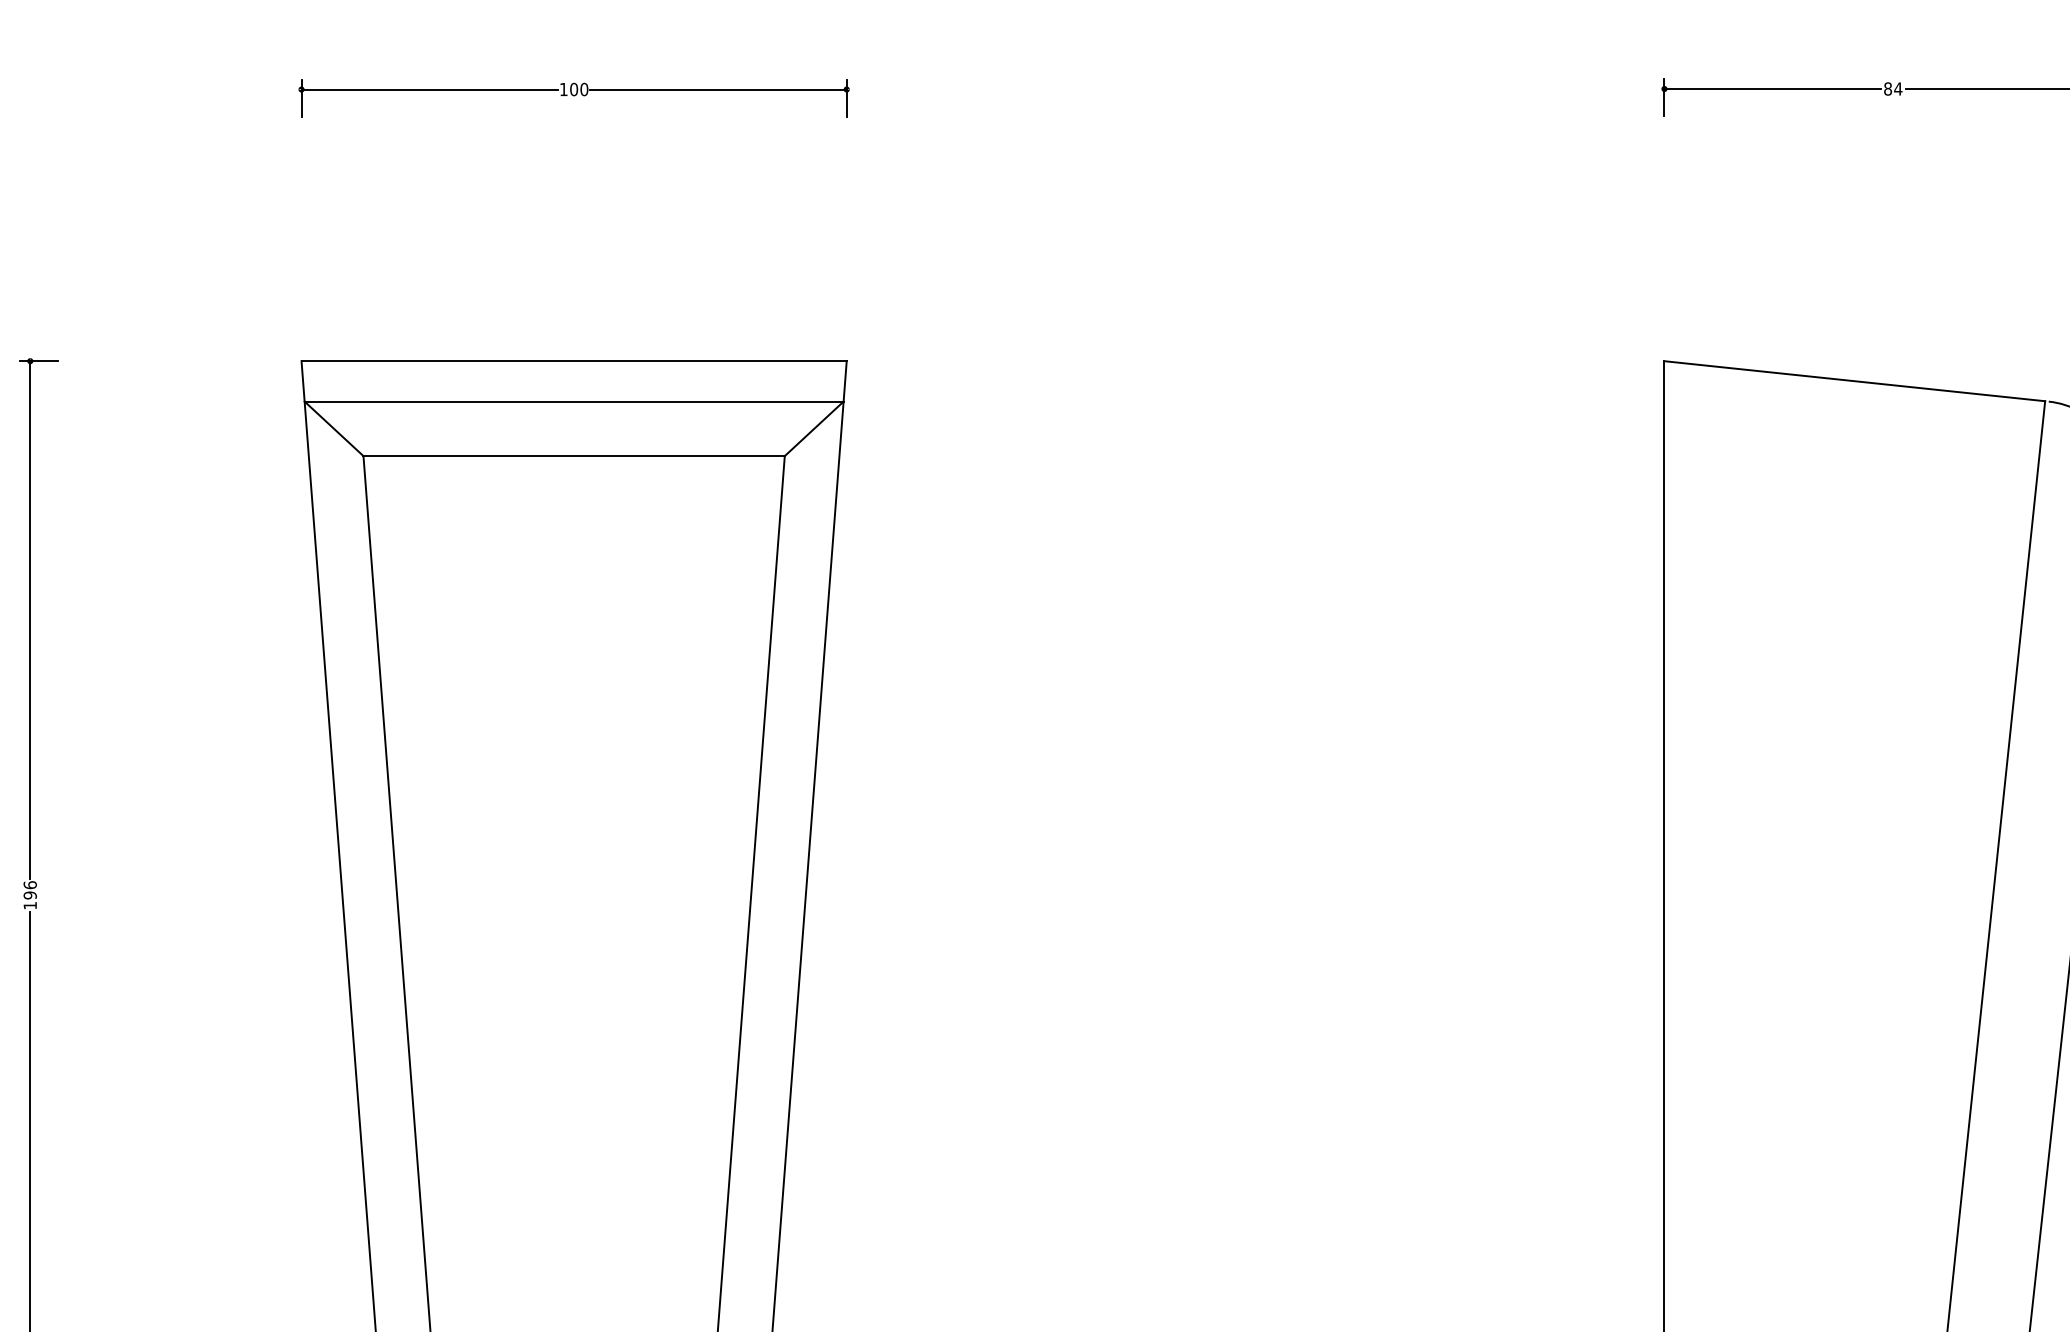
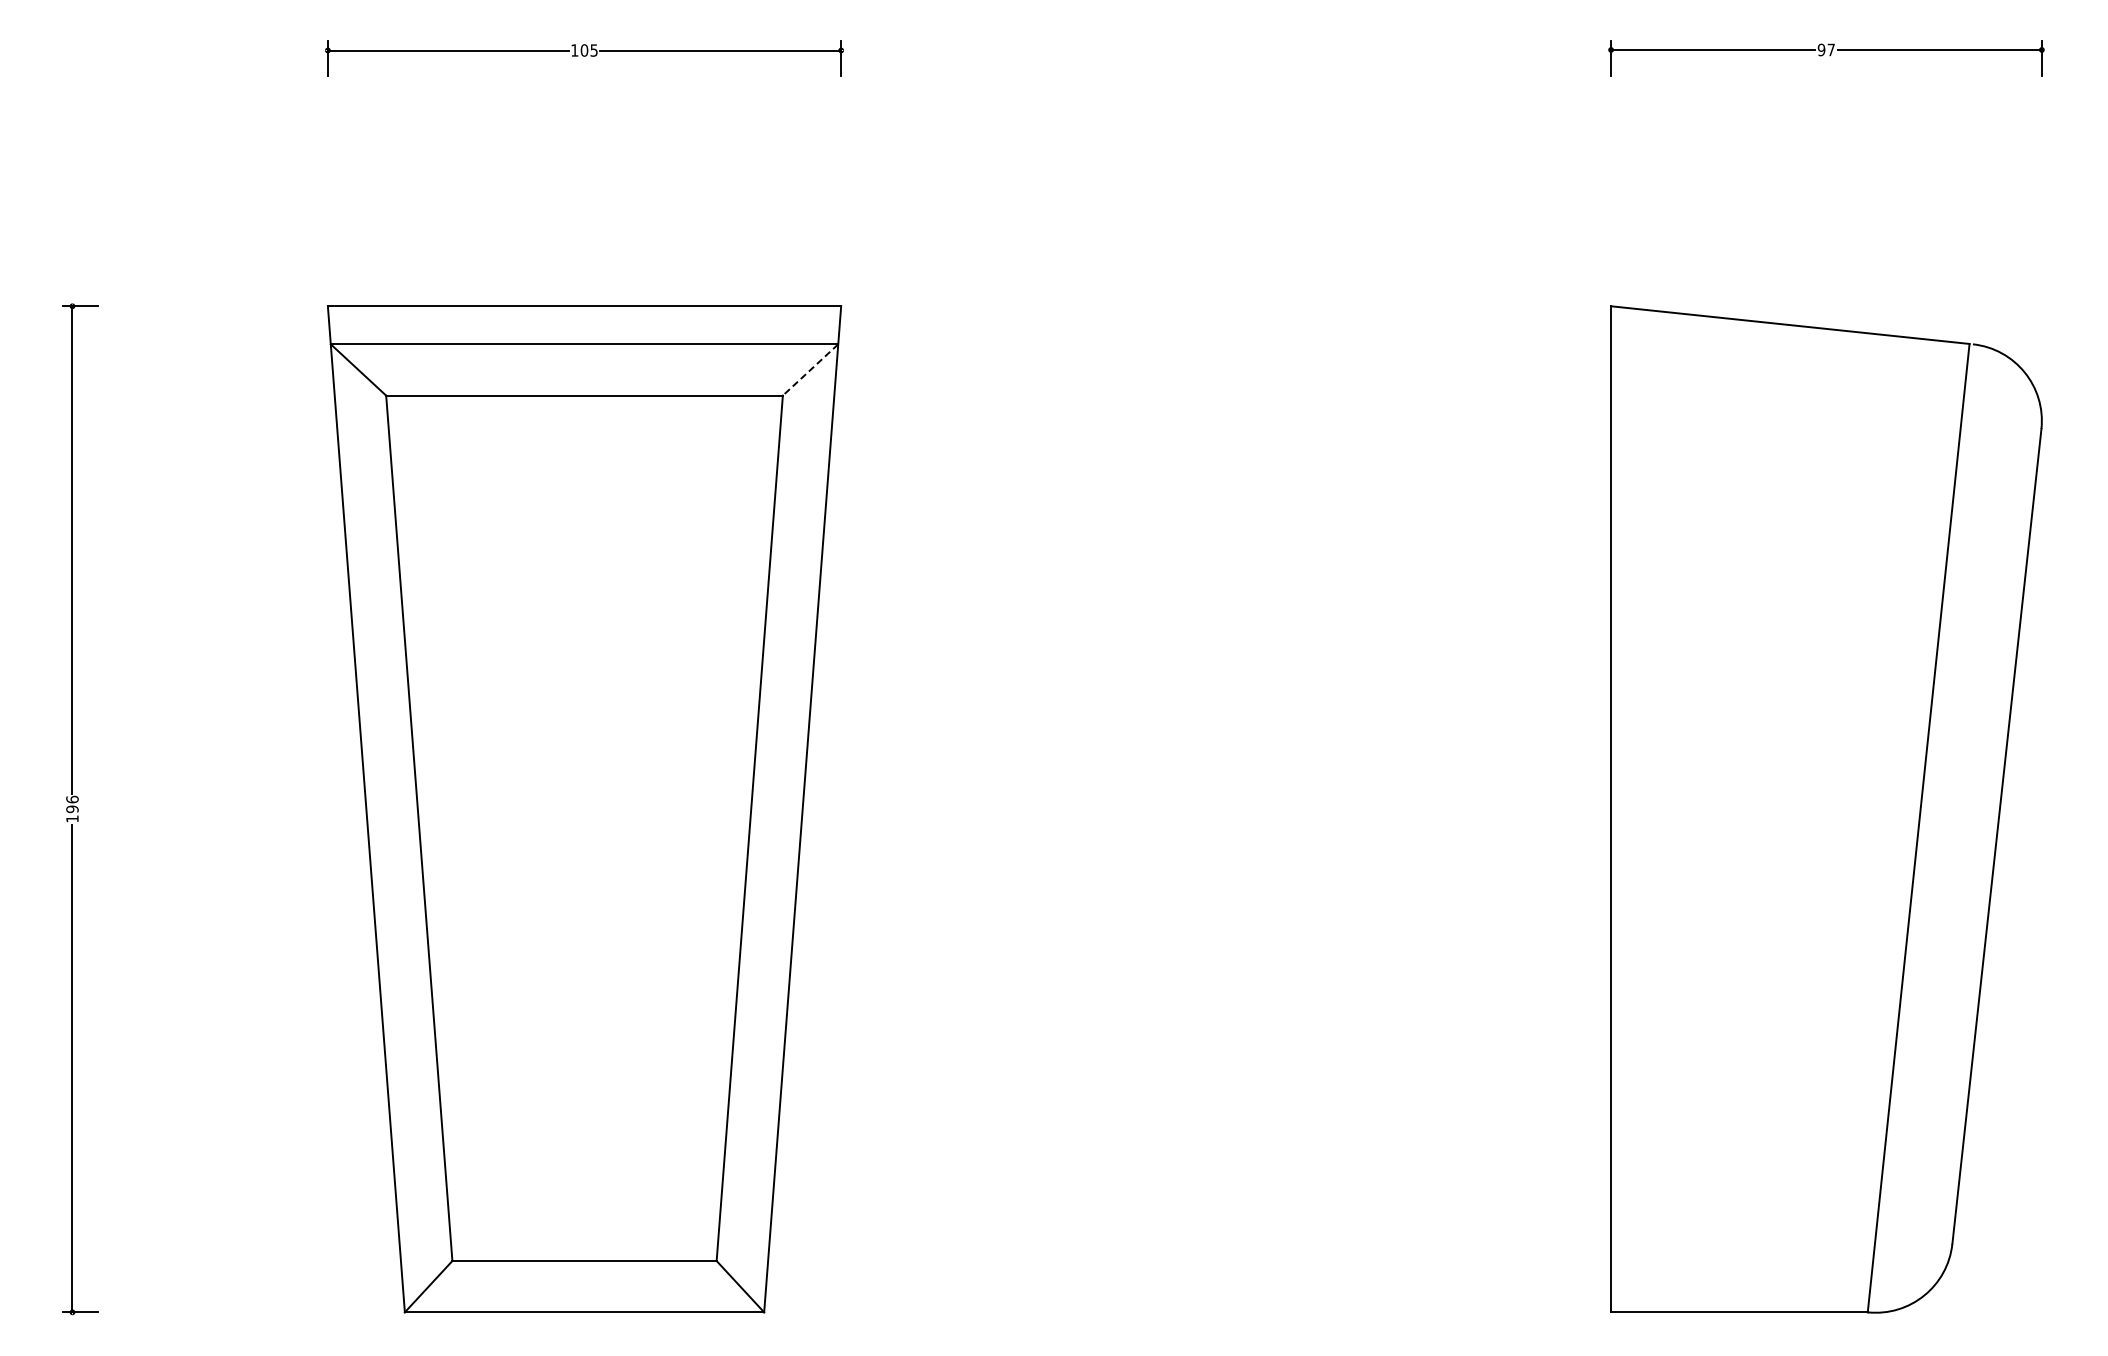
text: (1893, 88) -> (1826, 49), 84 -> 97
text: (583, 89) -> (593, 50), 100 -> 105
line: (814, 428) -> (810, 369), solid -> dashed

